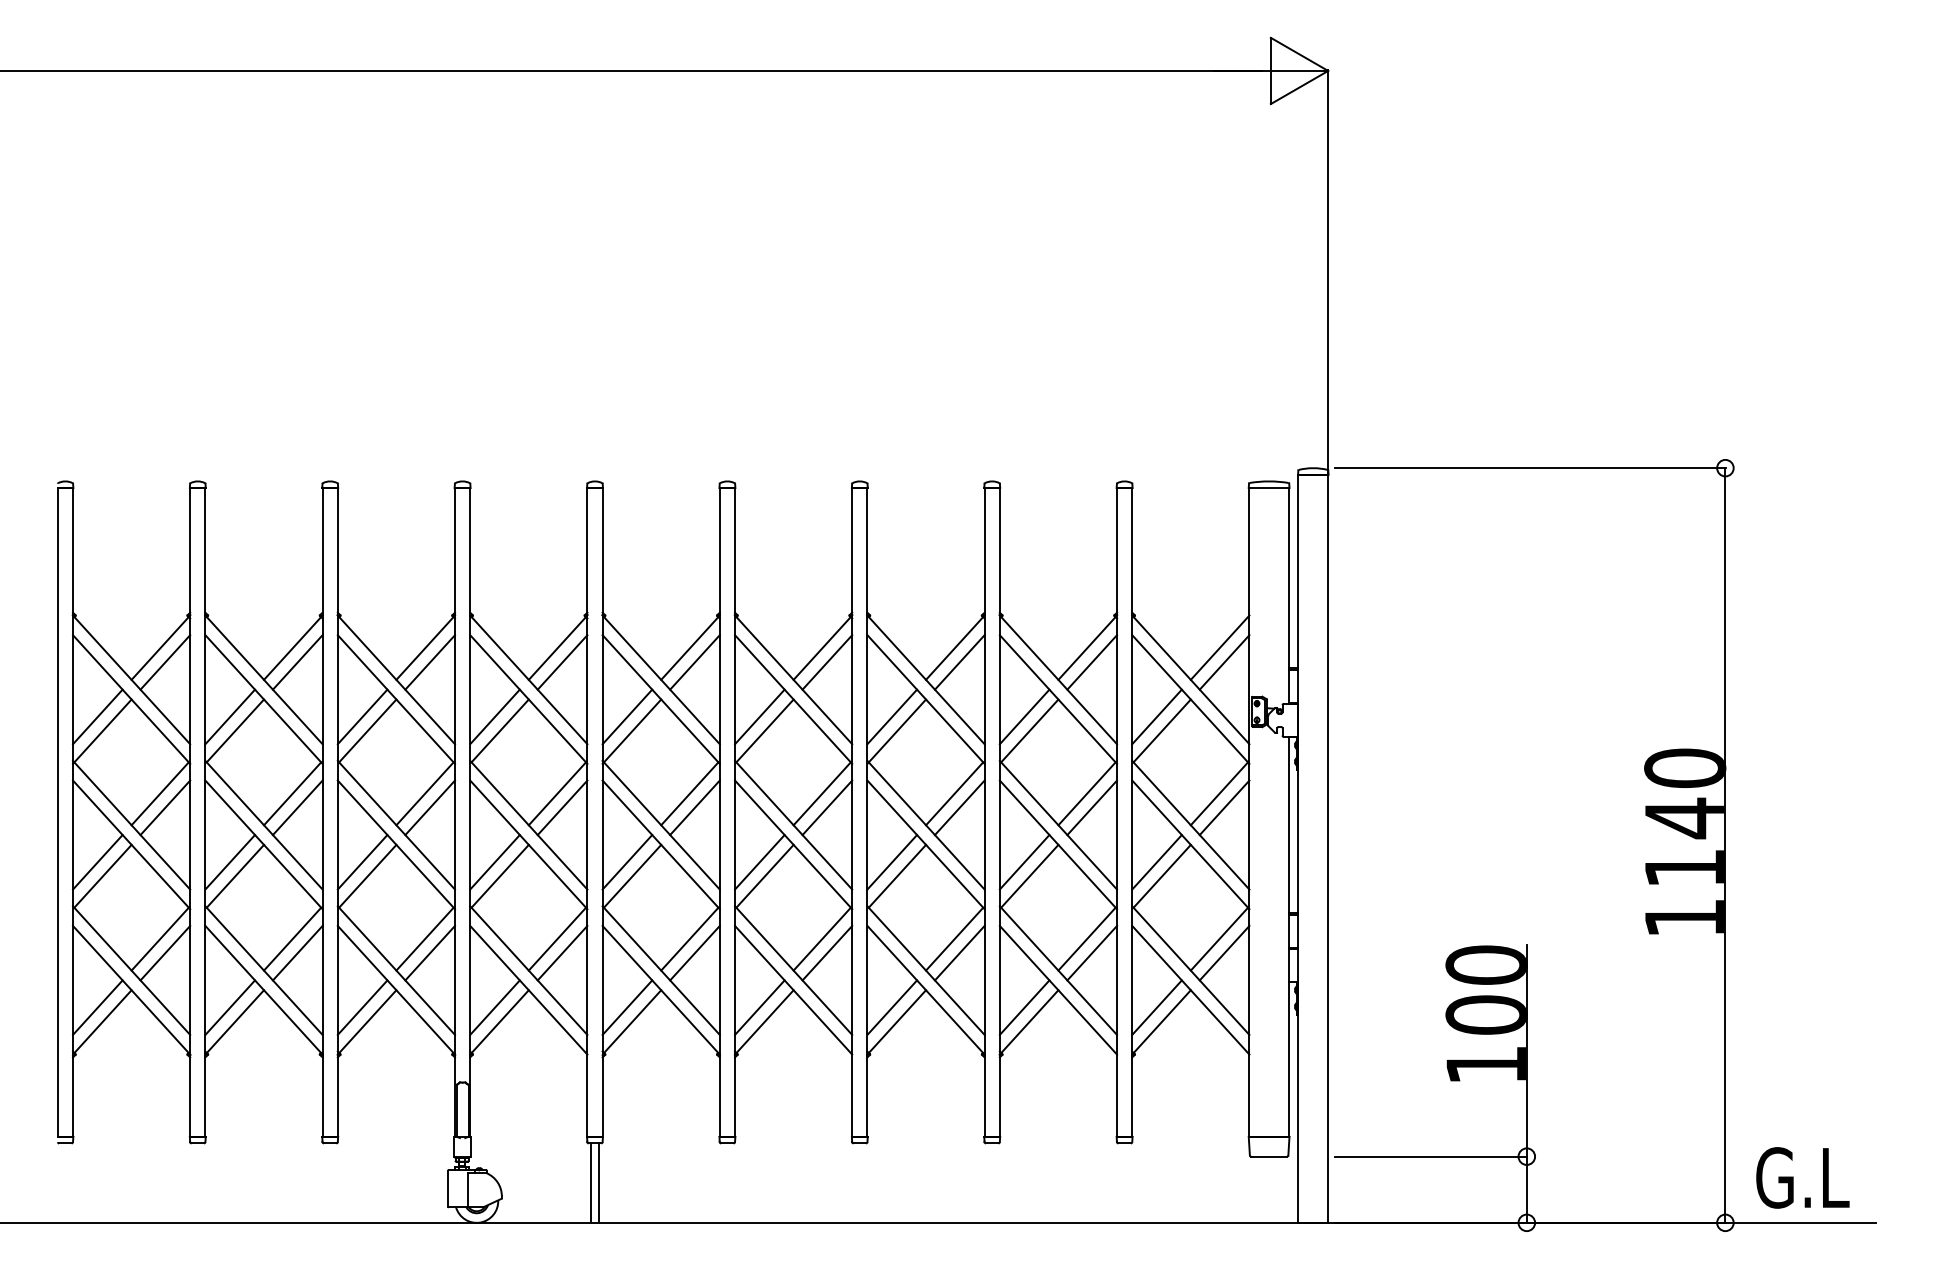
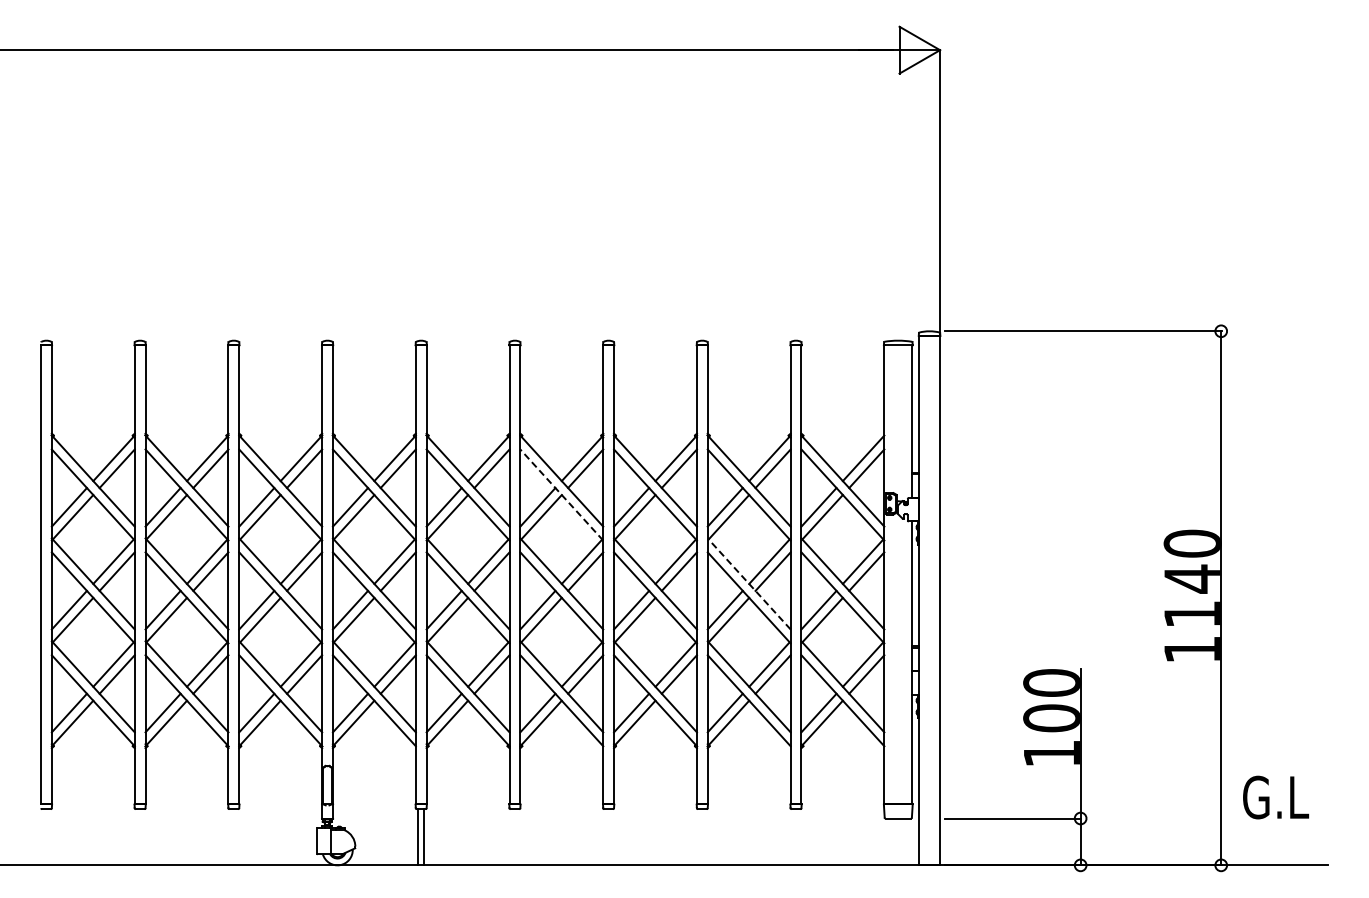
line: (793, 700) -> (561, 495), solid -> dashed
line: (1058, 824) -> (749, 583), solid -> dashed
text: (1802, 1177) -> (1275, 797), moved

